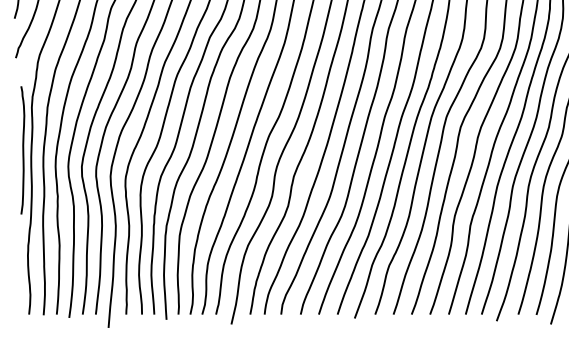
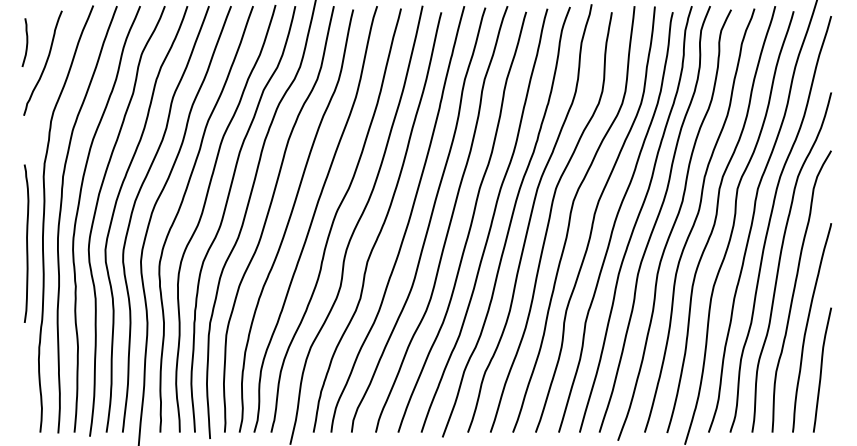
curve: (22, 150) -> (26, 243), moved

